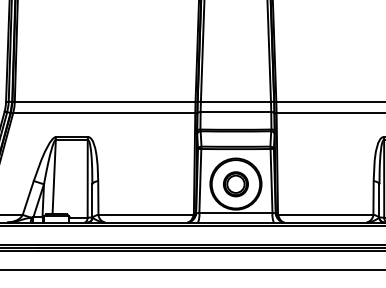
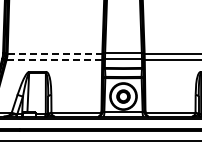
line: (106, 102) -> (55, 53), solid -> dashed
line: (104, 113) -> (54, 59), solid -> dashed

